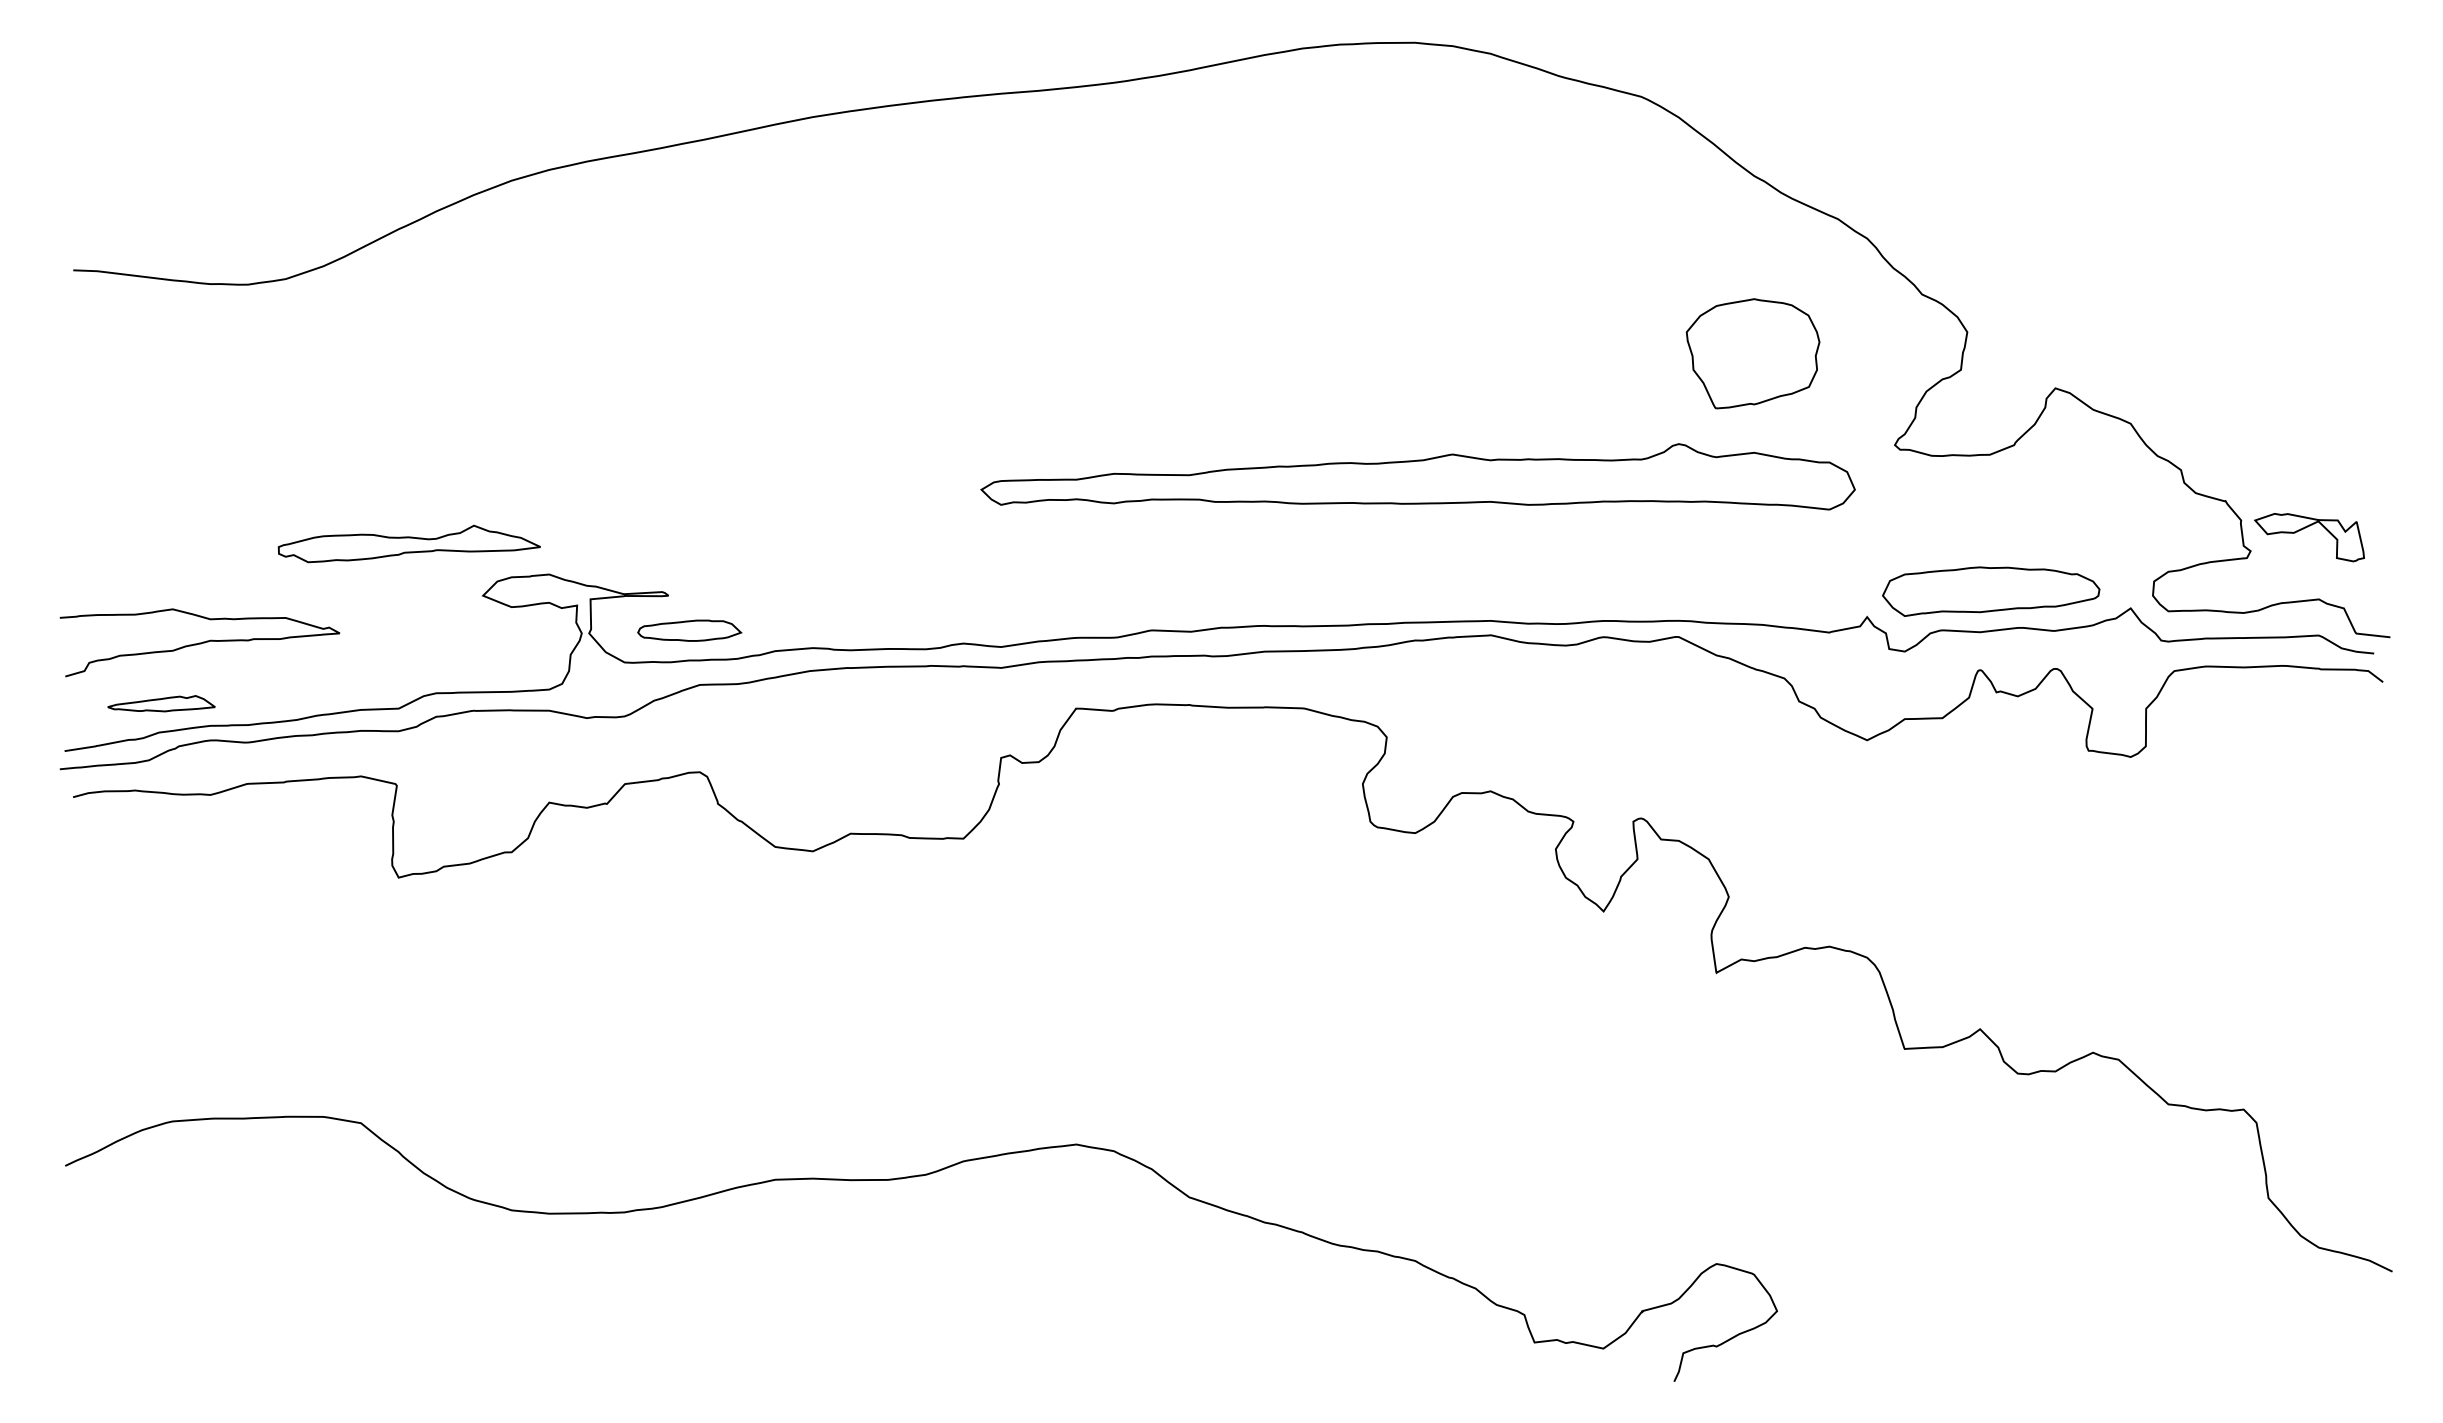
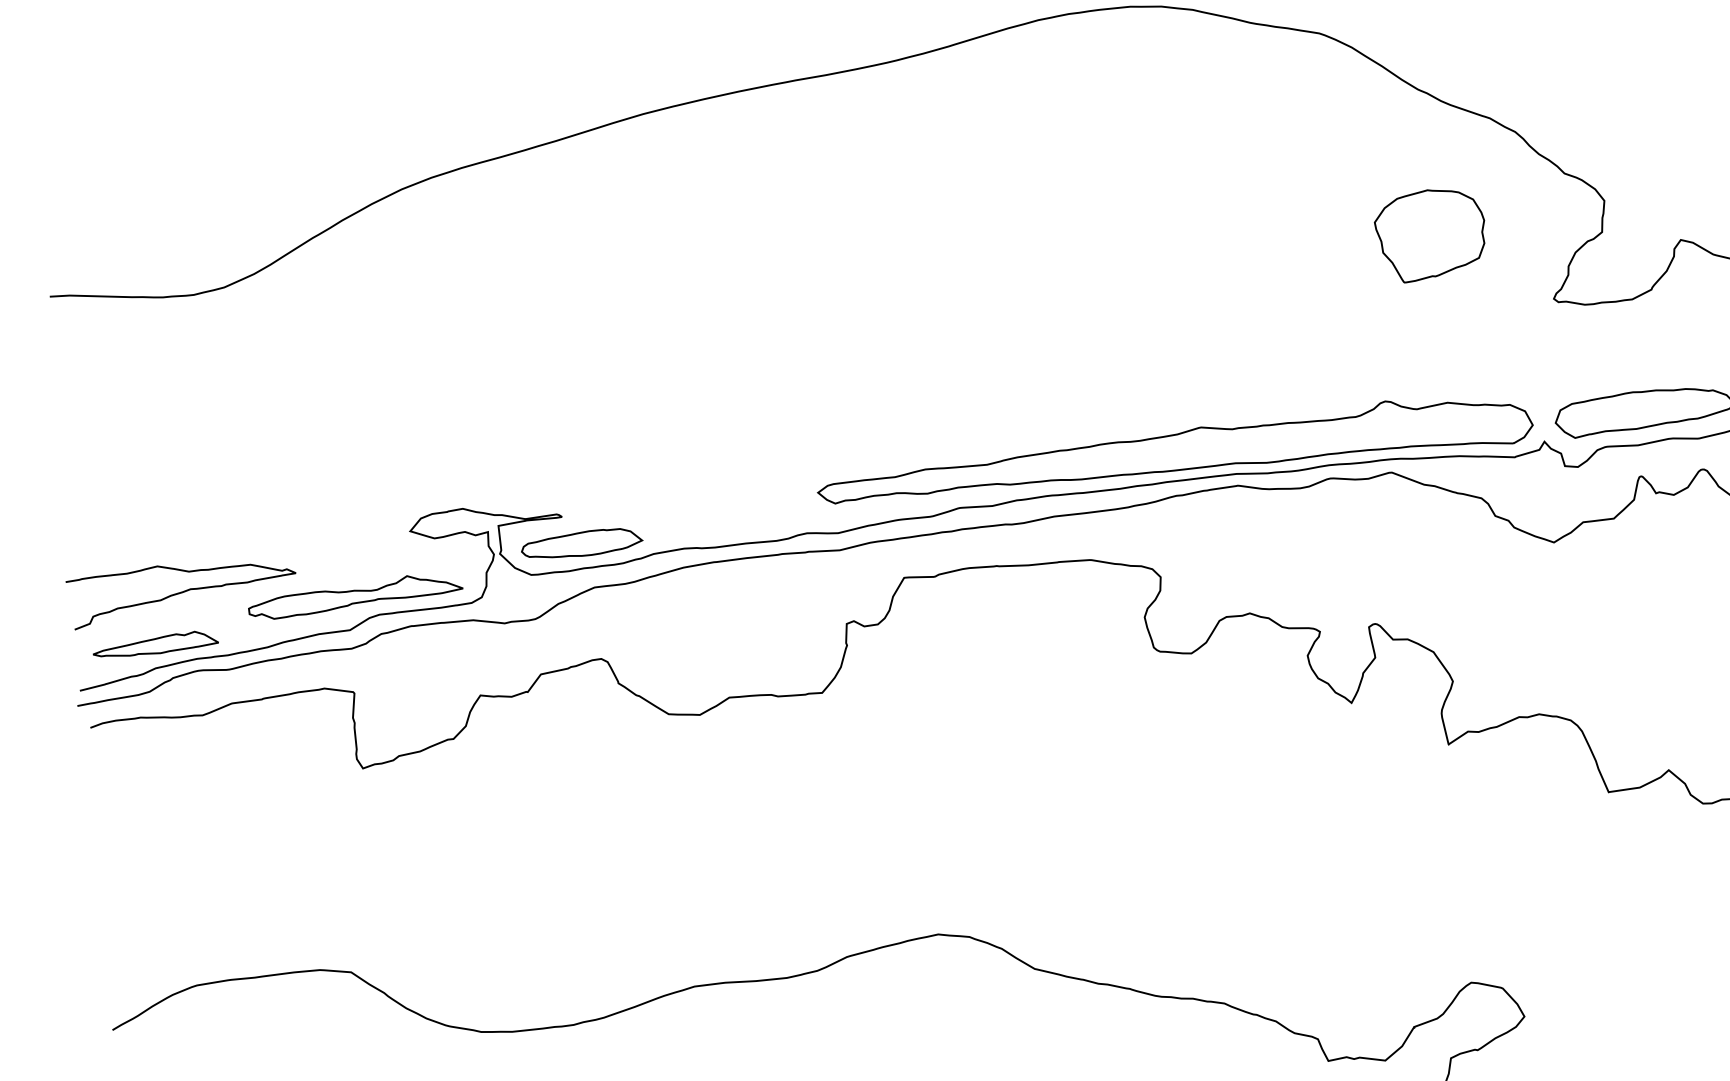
part: (1417, 476) -> (1173, 448), moved
part: (408, 543) -> (354, 595), moved
part: (689, 630) -> (581, 543), size x1.43
part: (161, 703) -> (155, 644), size x1.43

